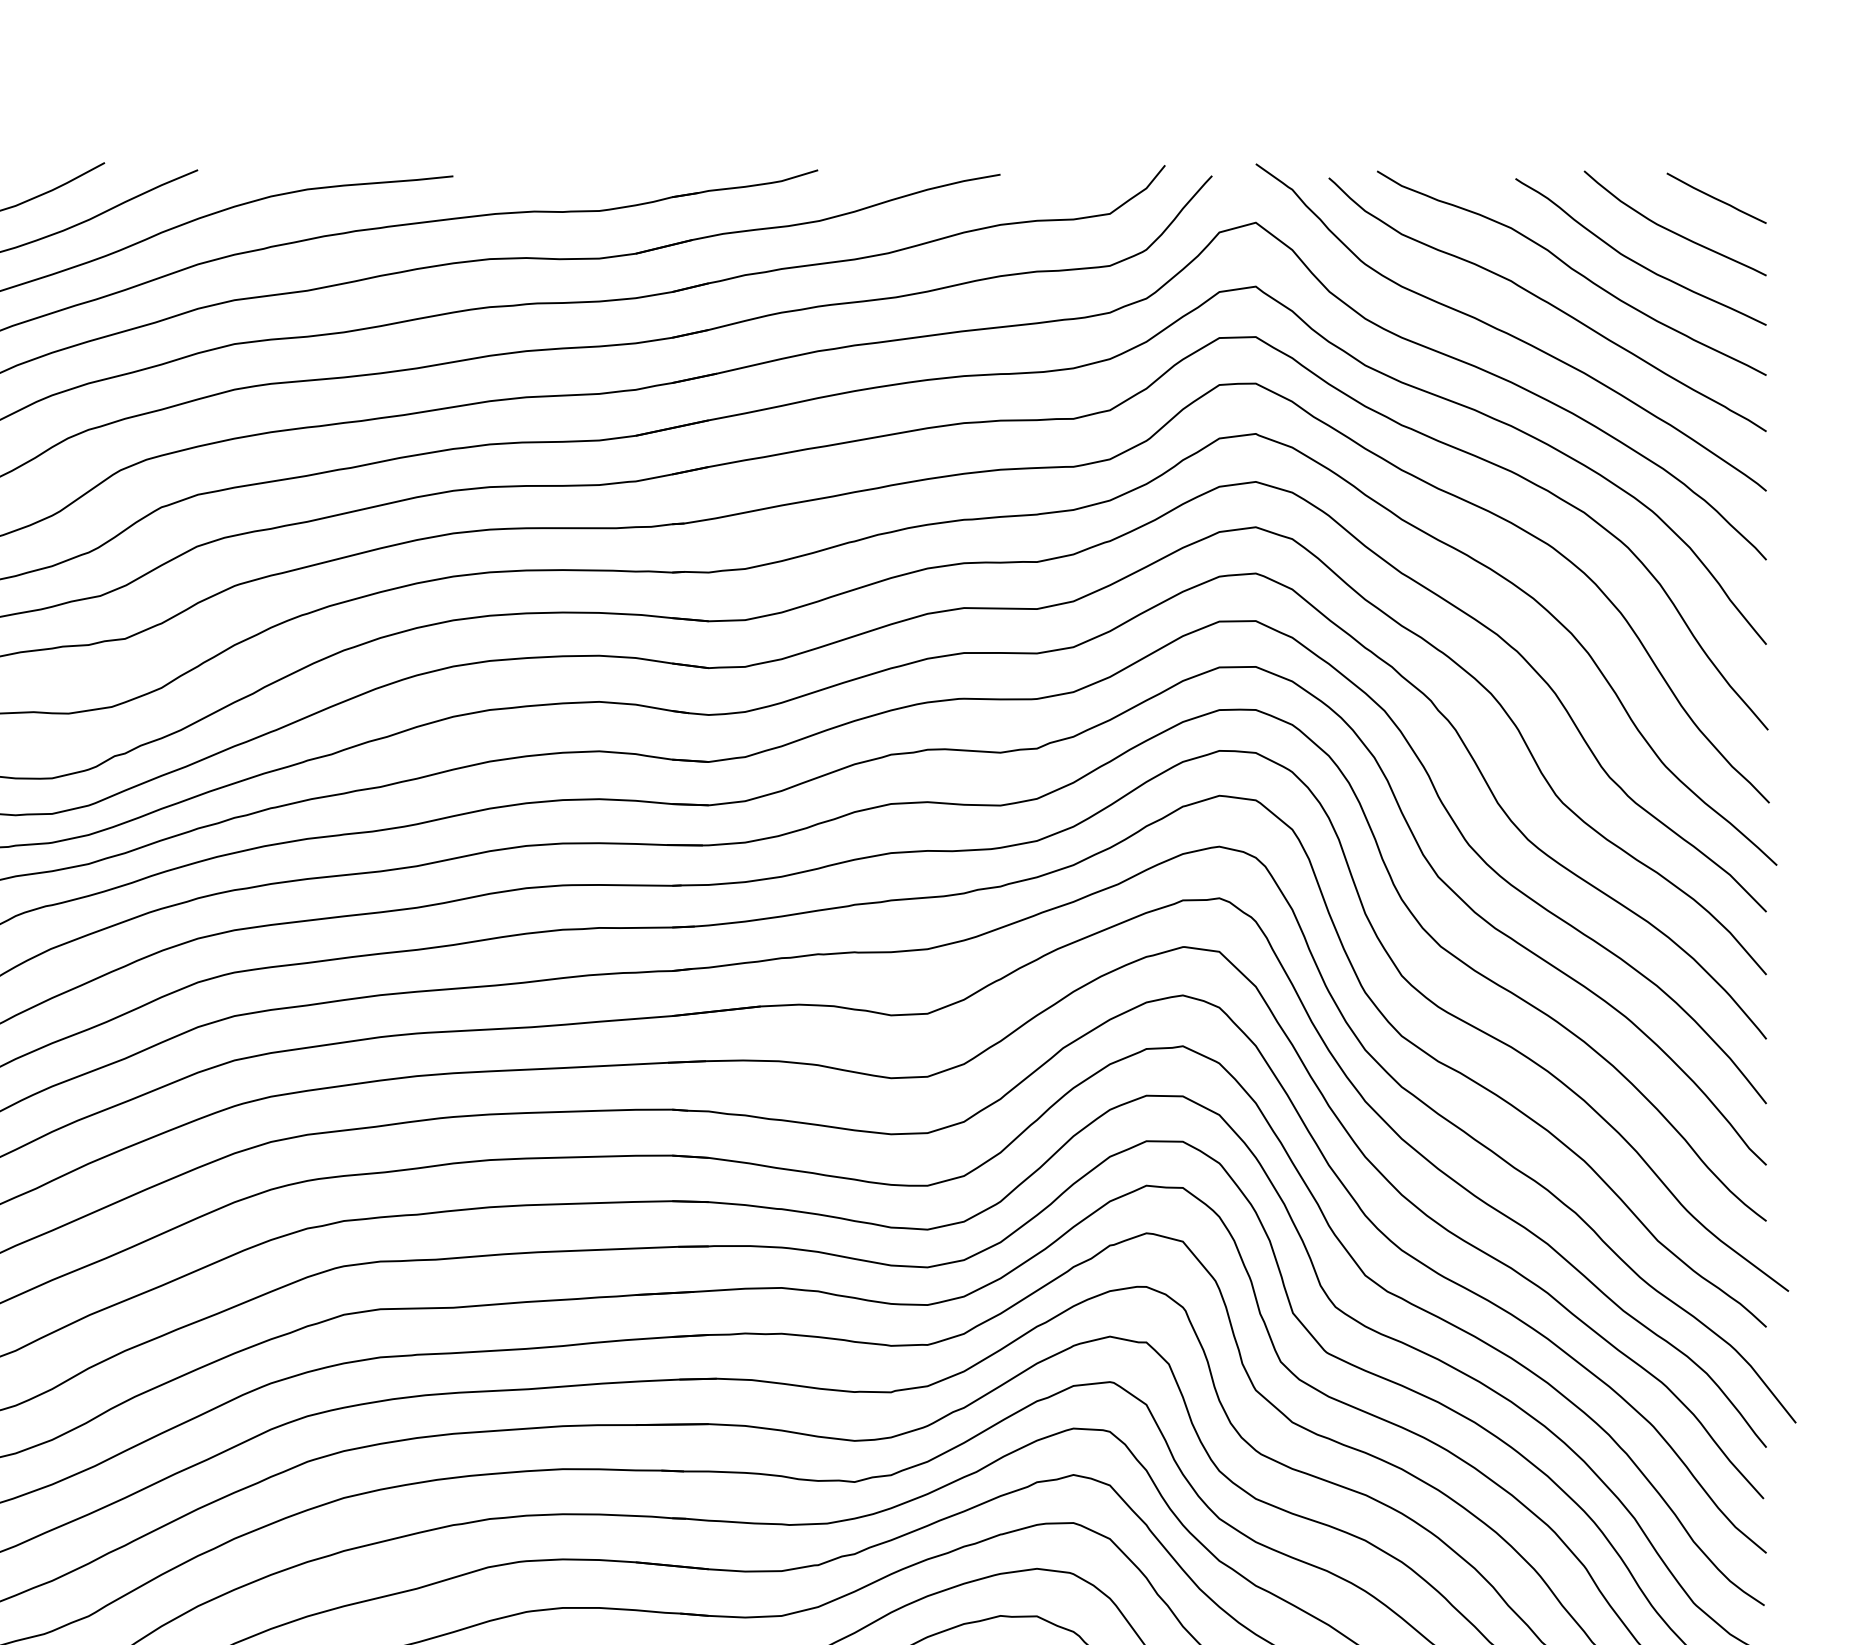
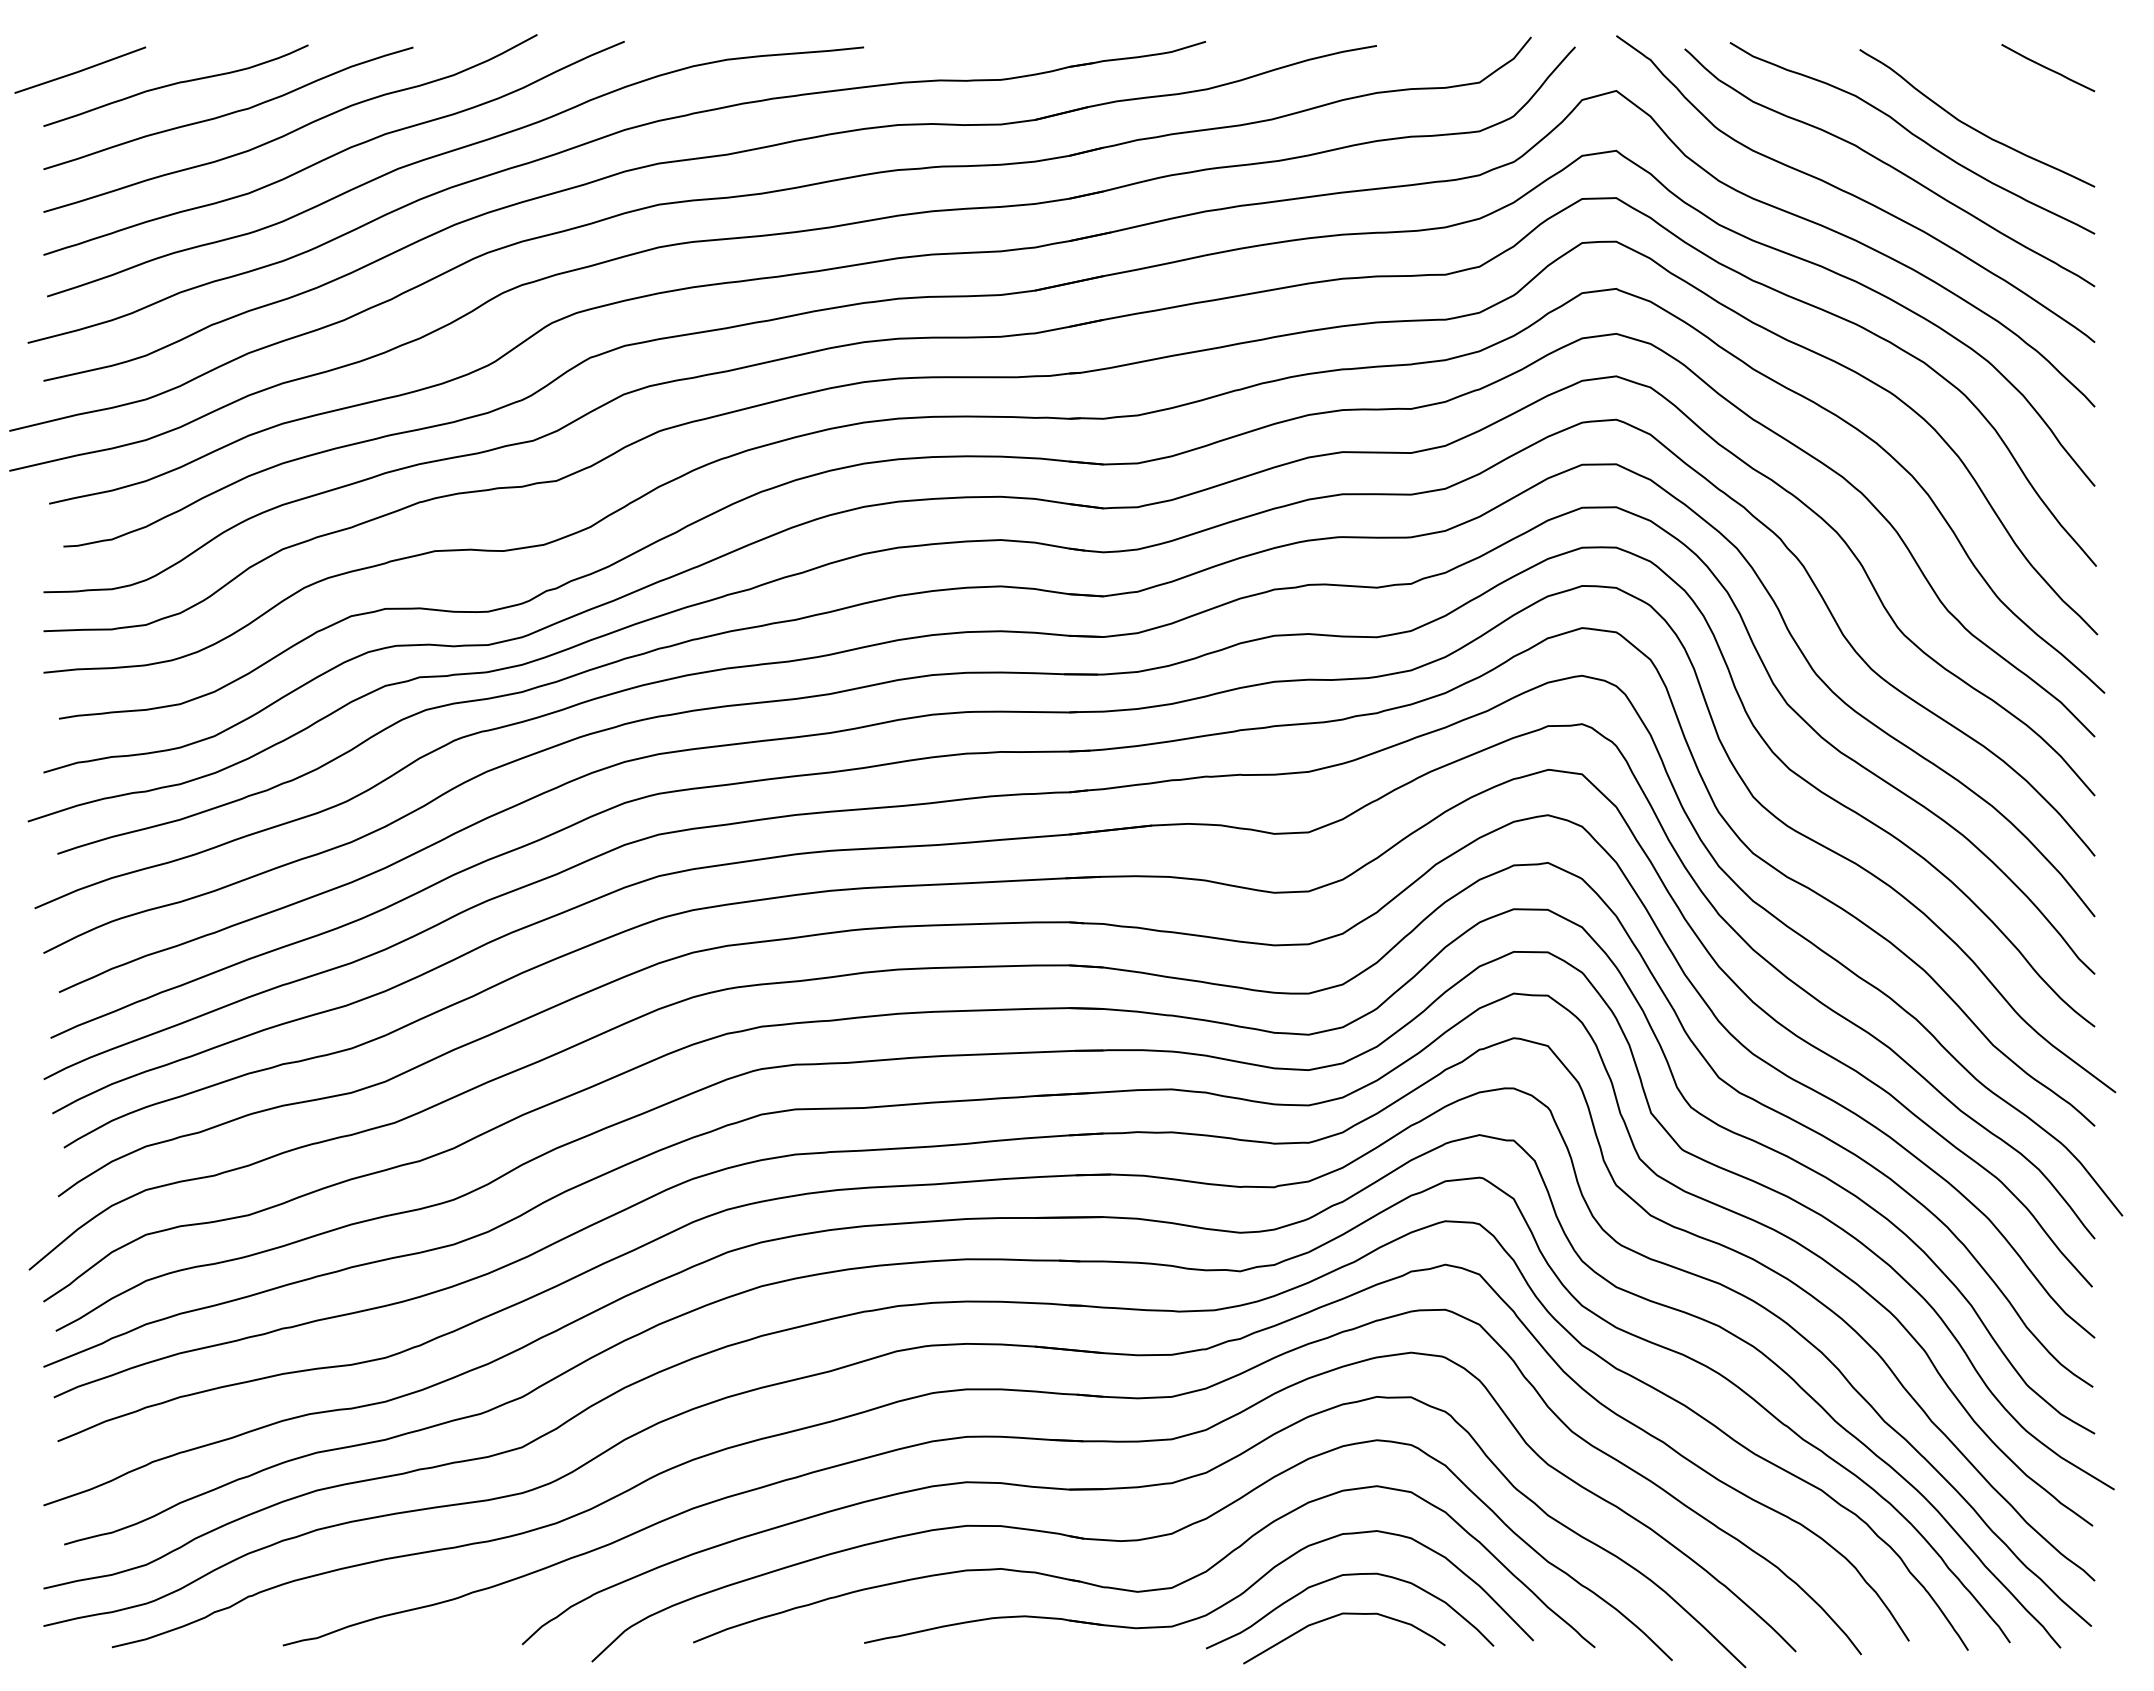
curve: (1671, 229) -> (2005, 97), removed

